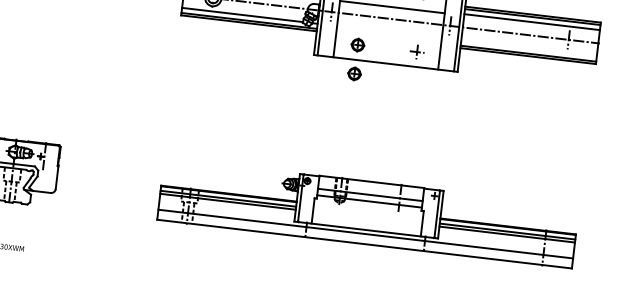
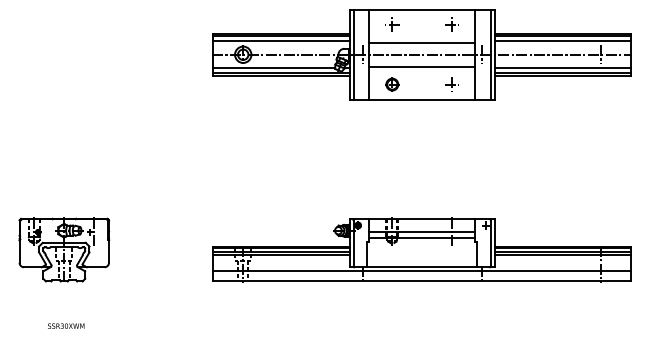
line: (388, 30) -> (421, 66), added
line: (528, 49) -> (562, 68), added
part: (354, 73) -> (392, 113), removed

